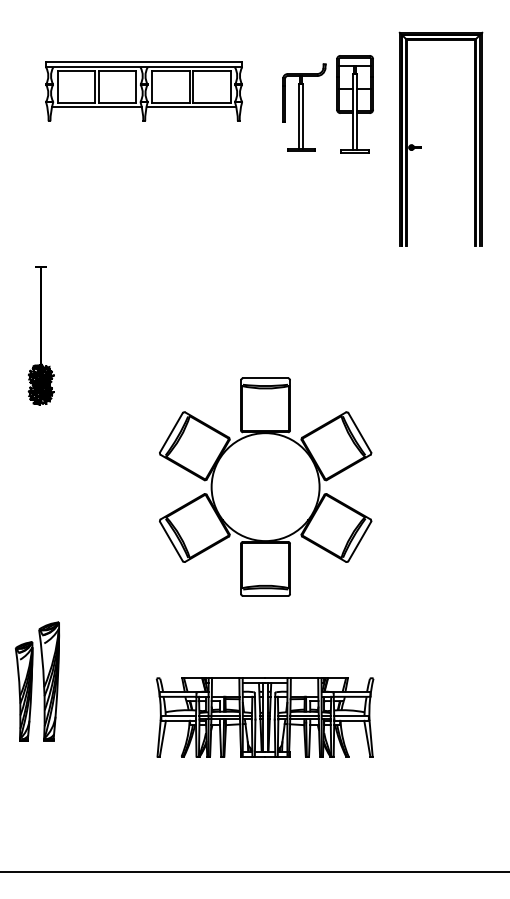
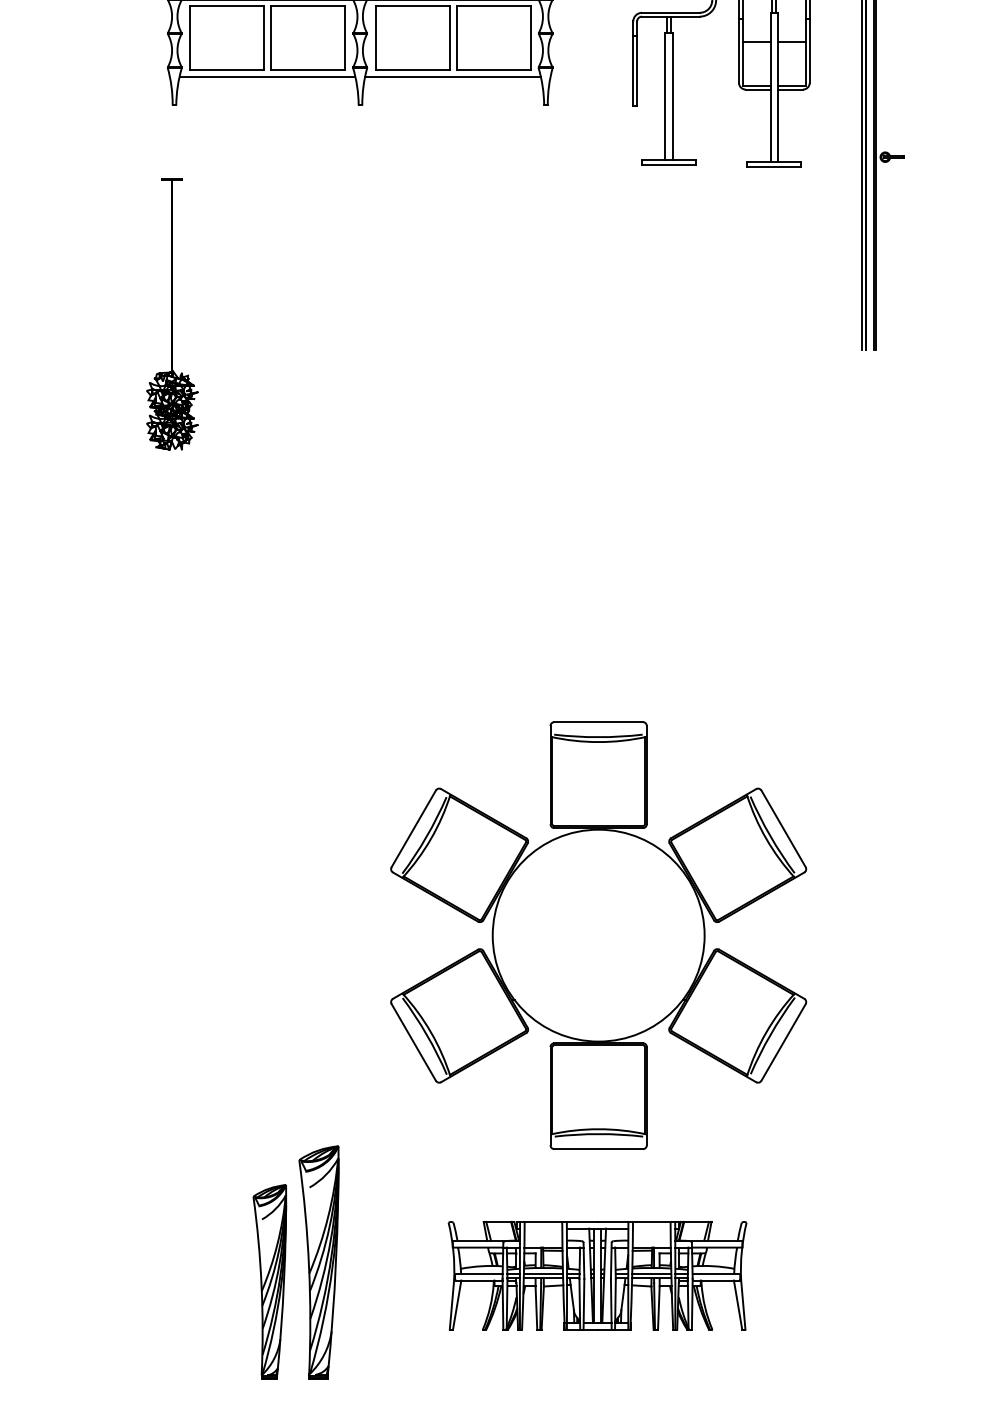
part: (40, 335) -> (170, 314), moved
part: (265, 486) -> (598, 934), moved
part: (36, 681) -> (294, 1262), moved
part: (264, 717) -> (596, 1276), size x0.7

